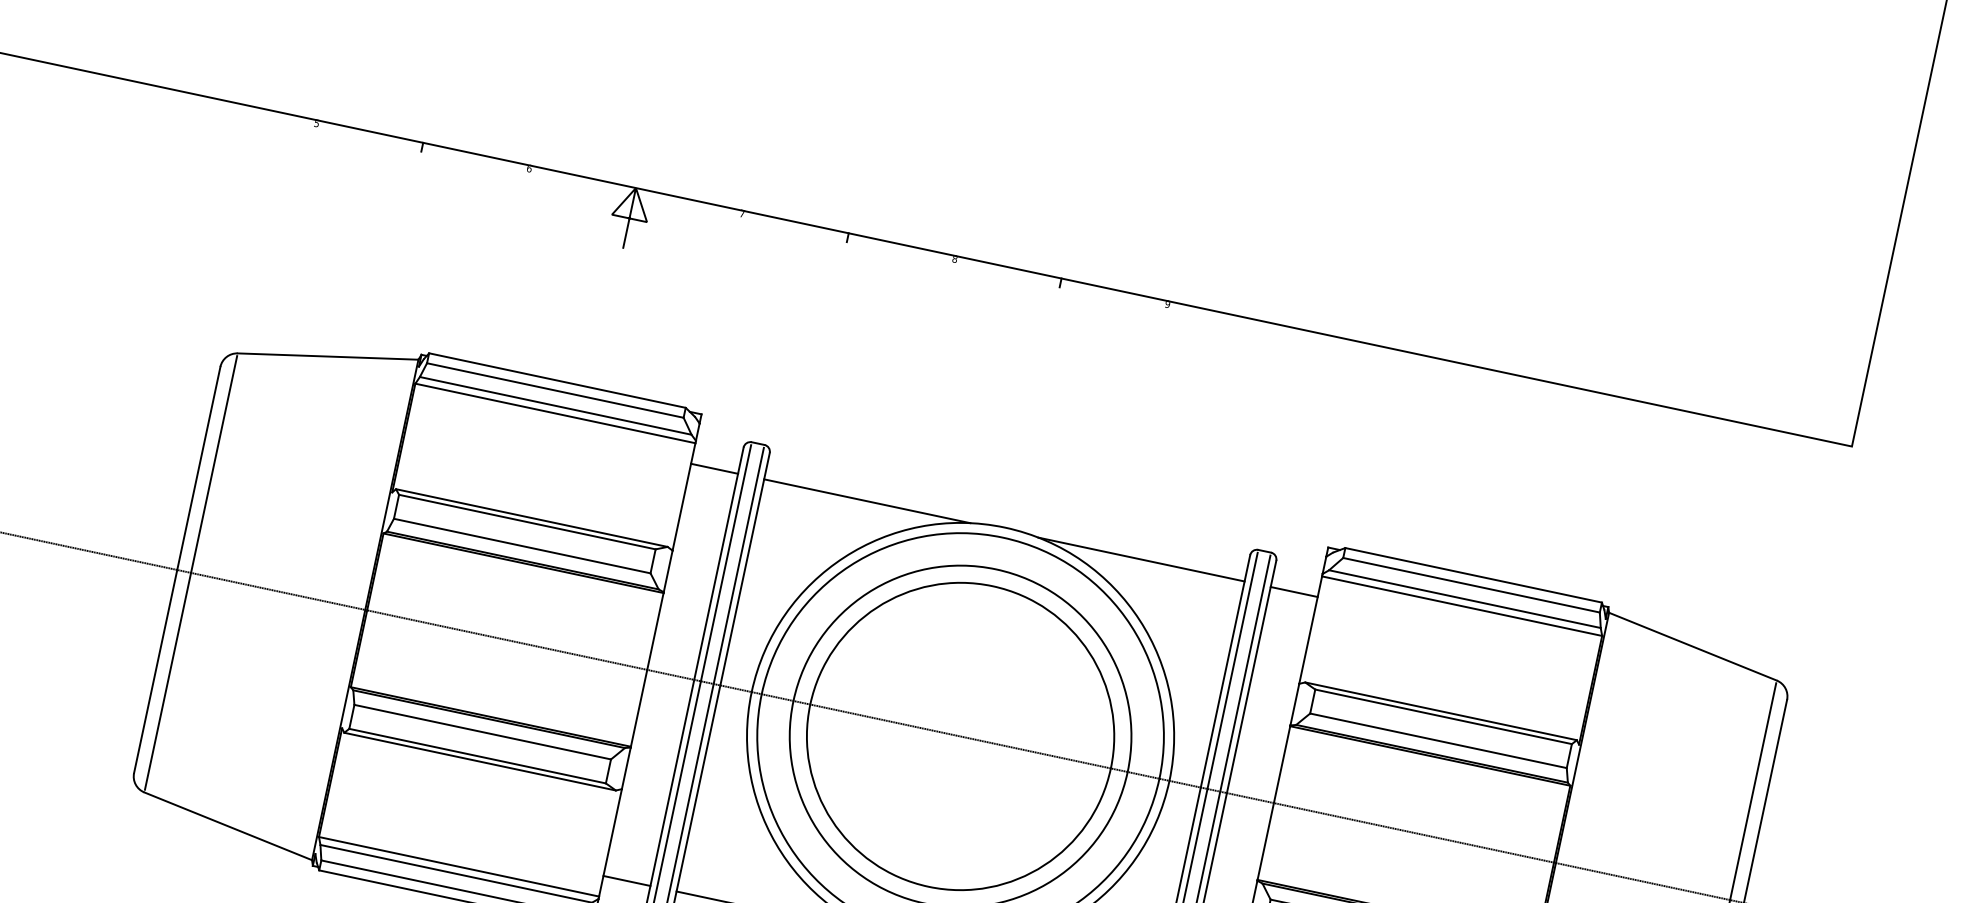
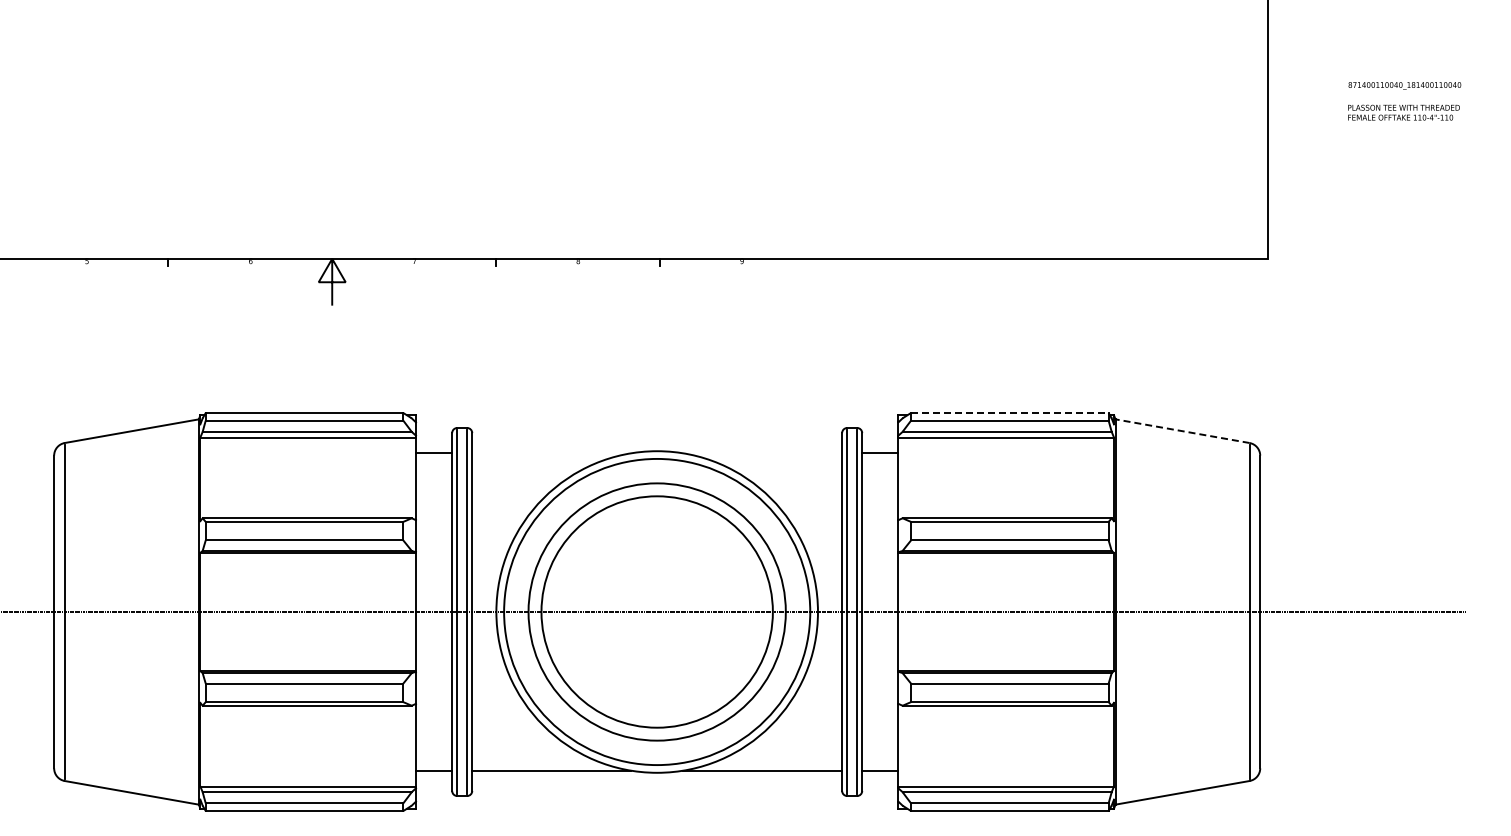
line: (867, 501) -> (551, 453), removed
line: (1141, 559) -> (762, 453), removed
line: (1473, 574) -> (1009, 412), solid -> dashed
line: (1692, 647) -> (1182, 431), solid -> dashed

